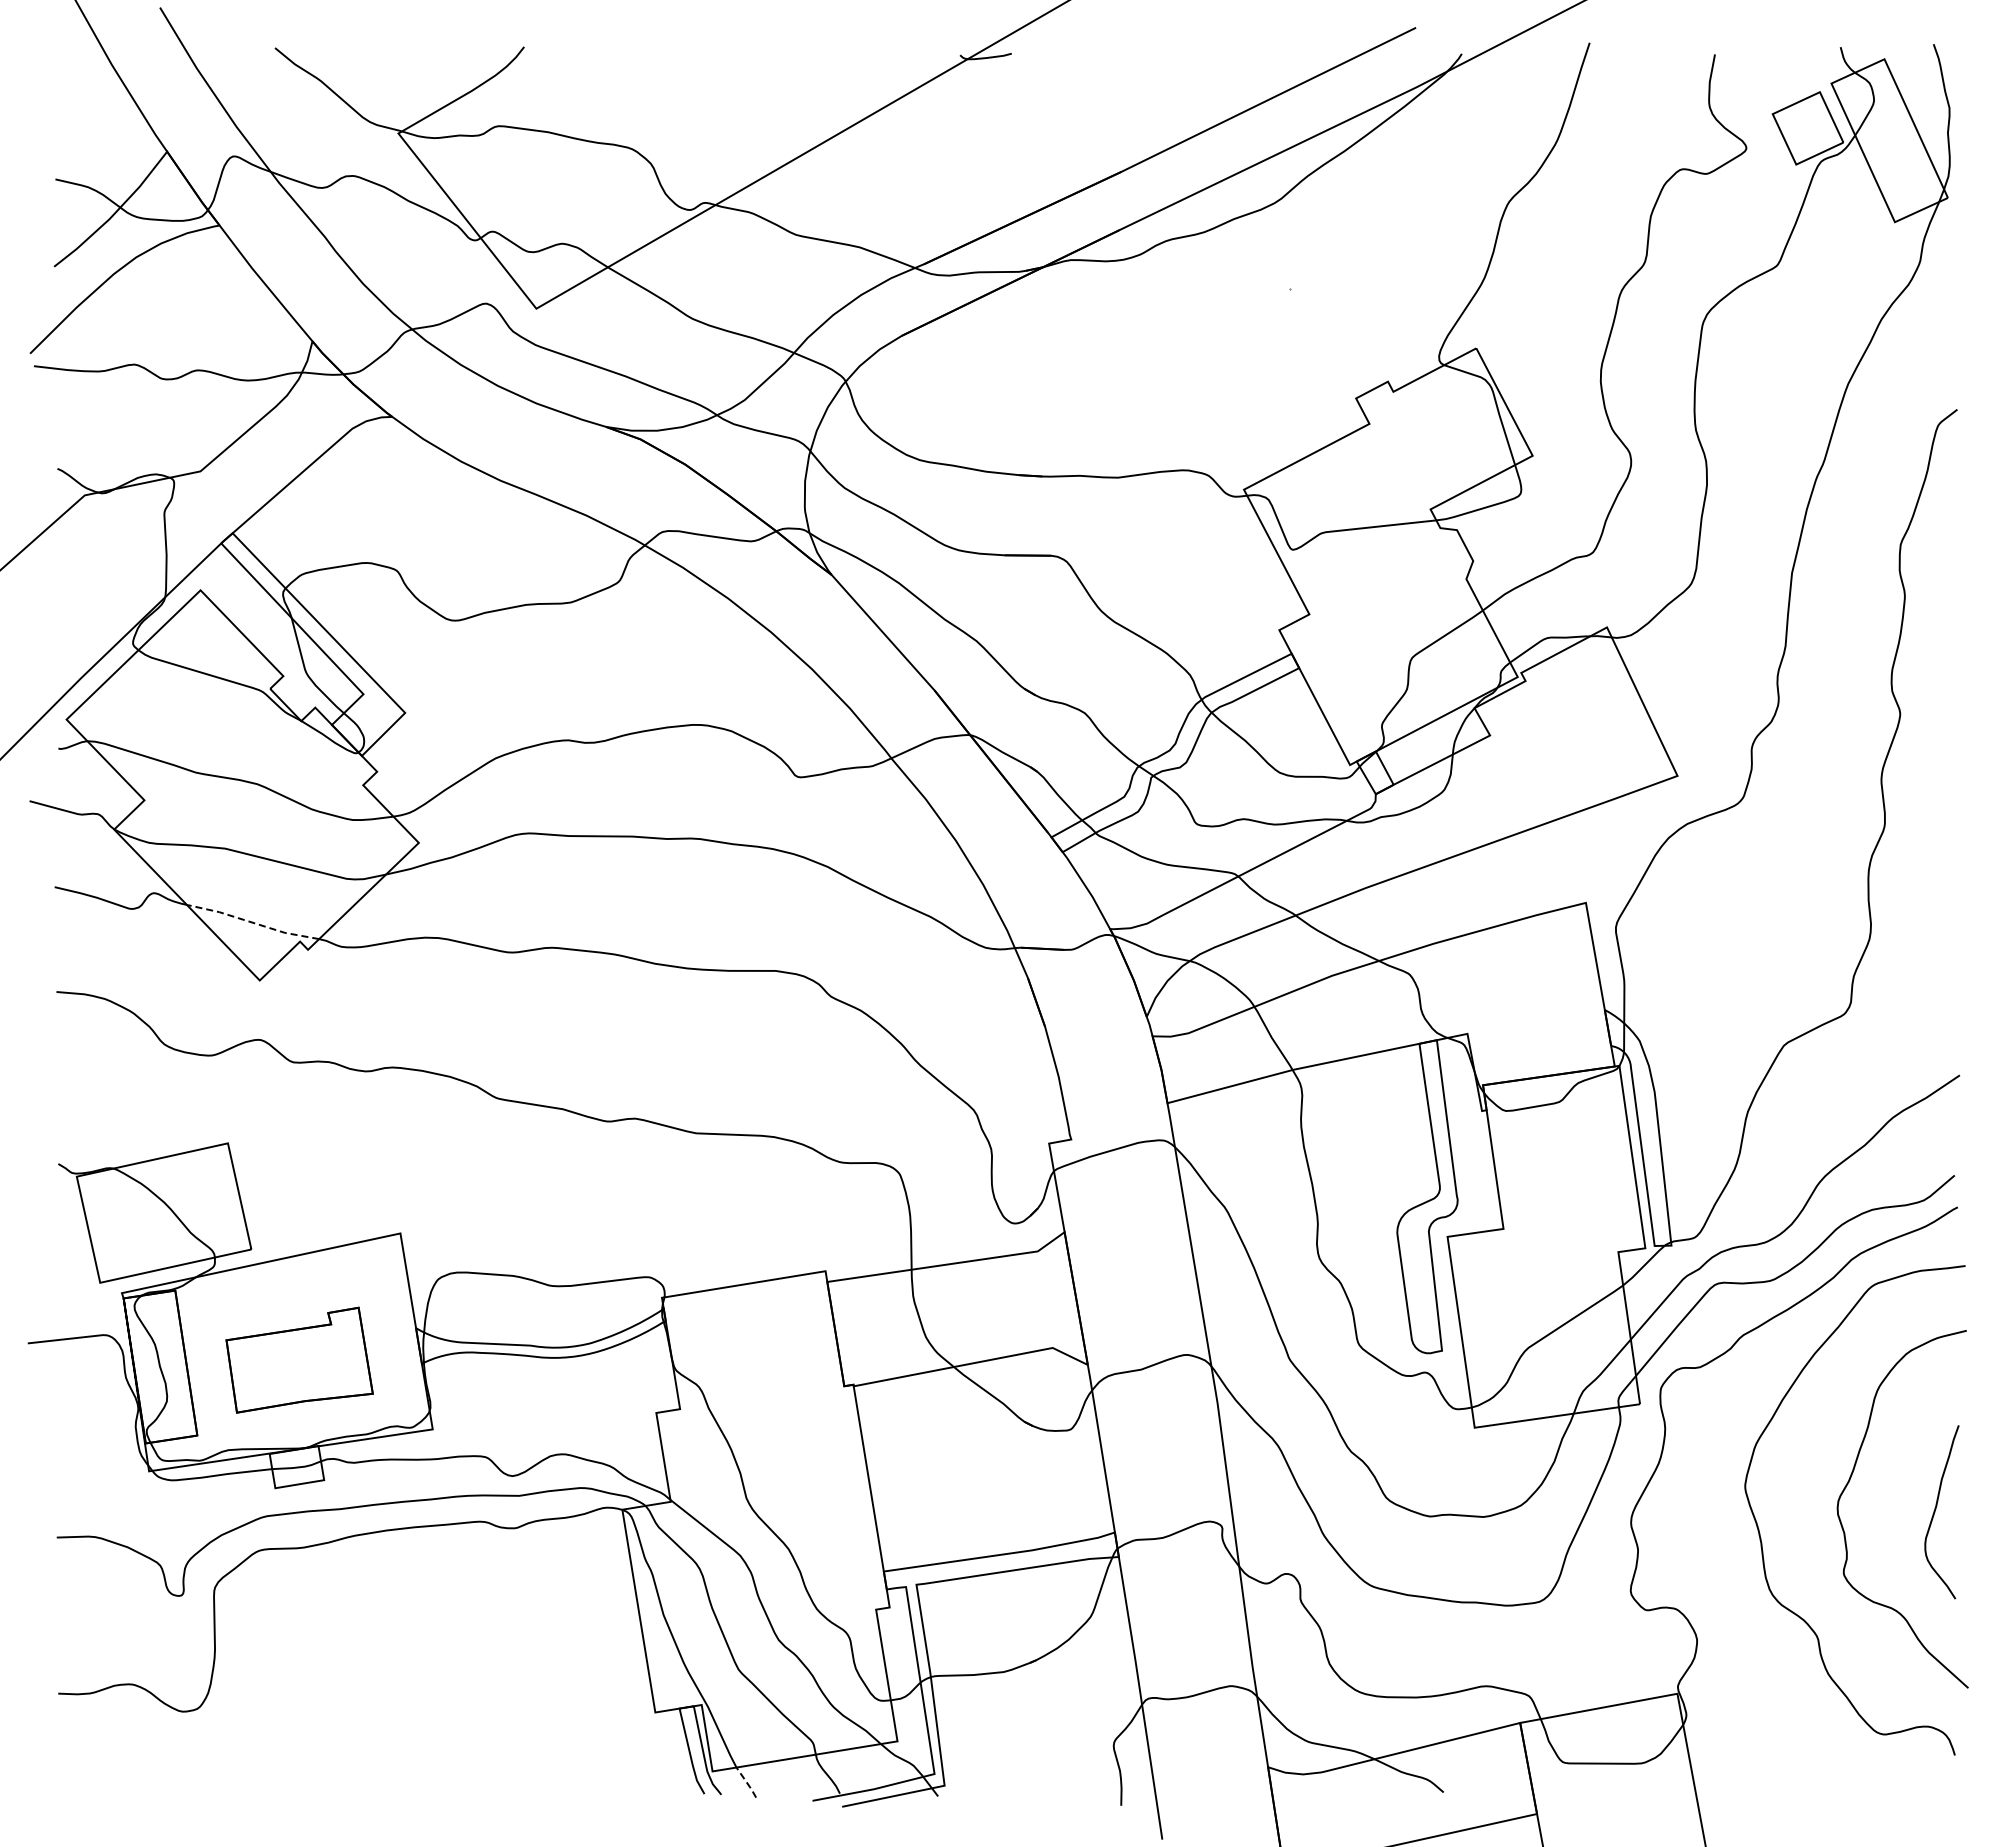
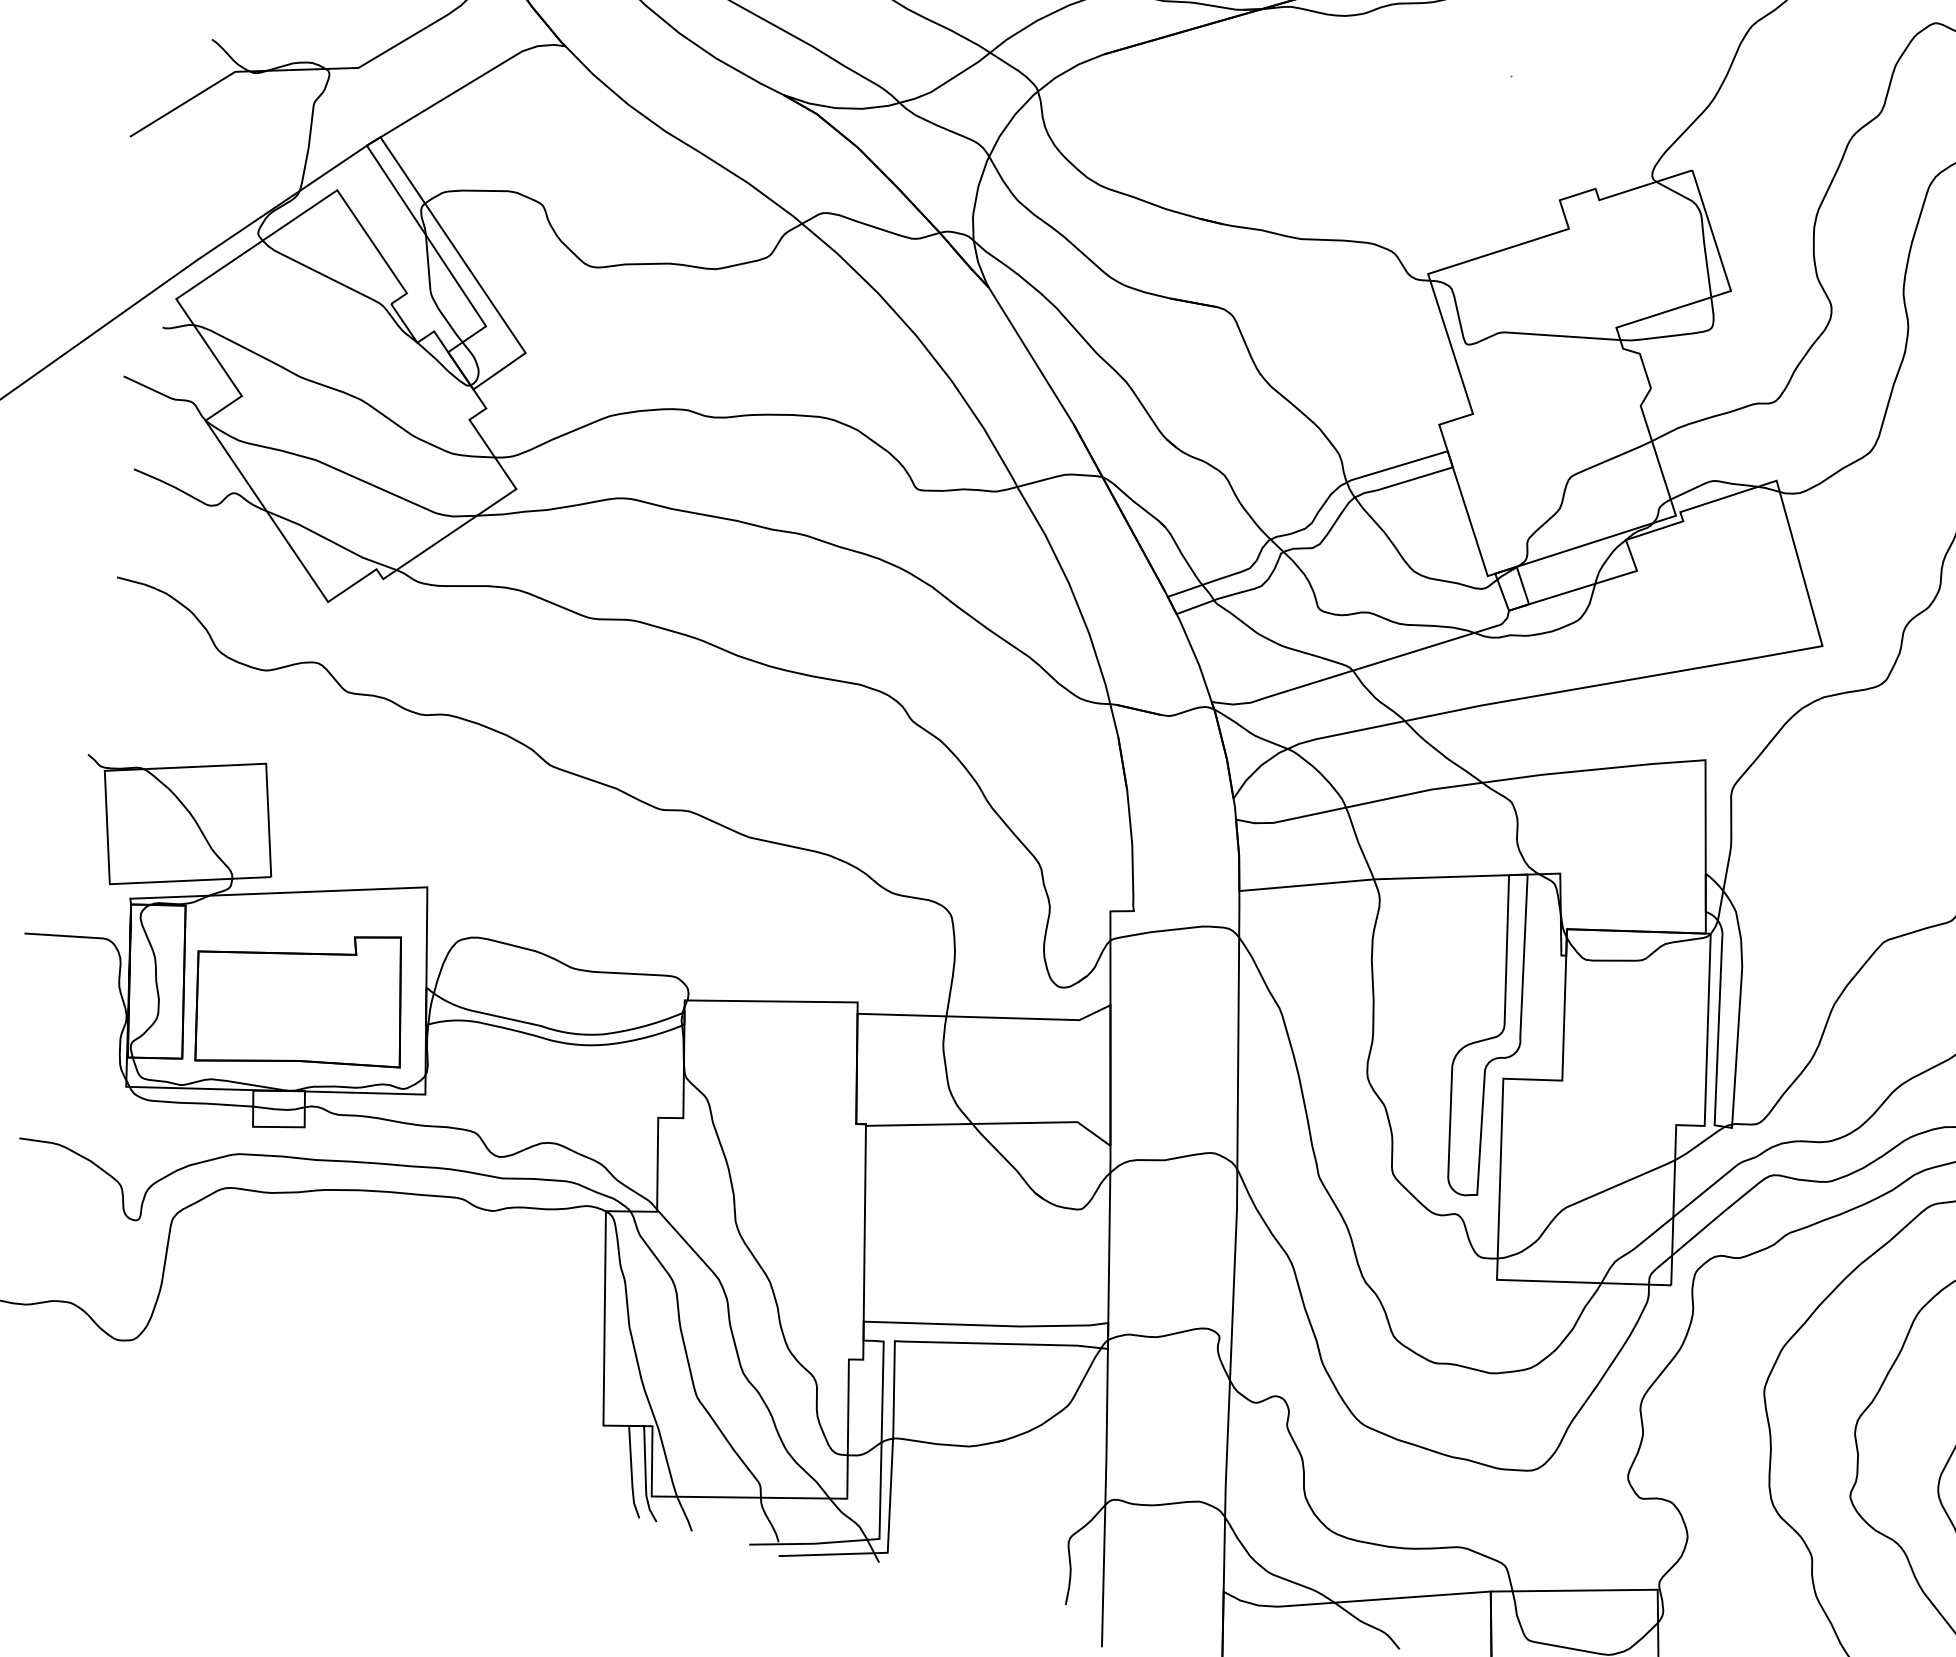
line: (252, 922) -> (331, 541), dashed -> solid
part: (299, 1360) -> (300, 999), size x1.43
line: (747, 1782) -> (685, 1514), dashed -> solid

